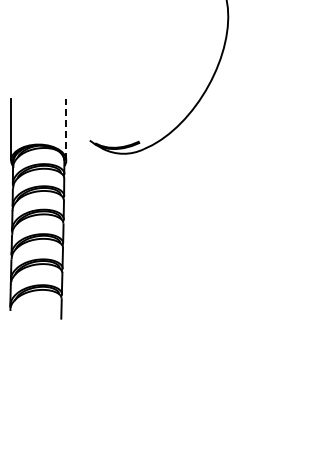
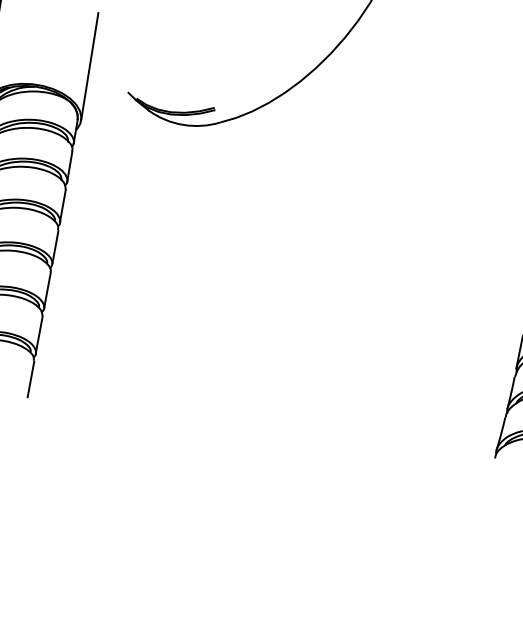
line: (66, 129) -> (90, 66), dashed -> solid

